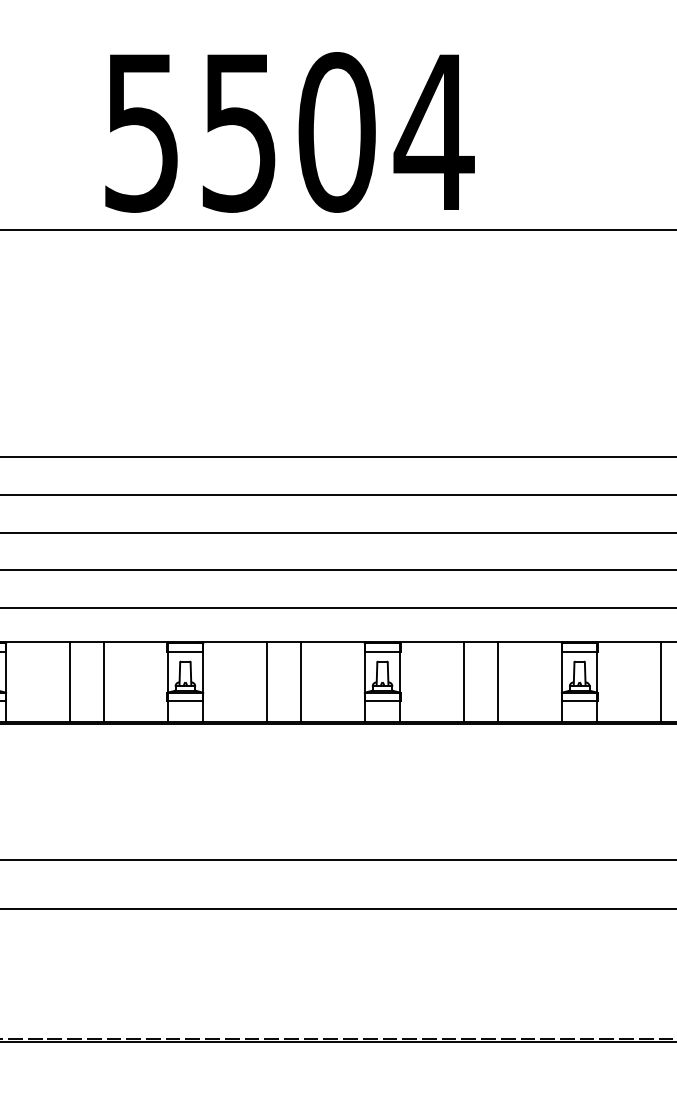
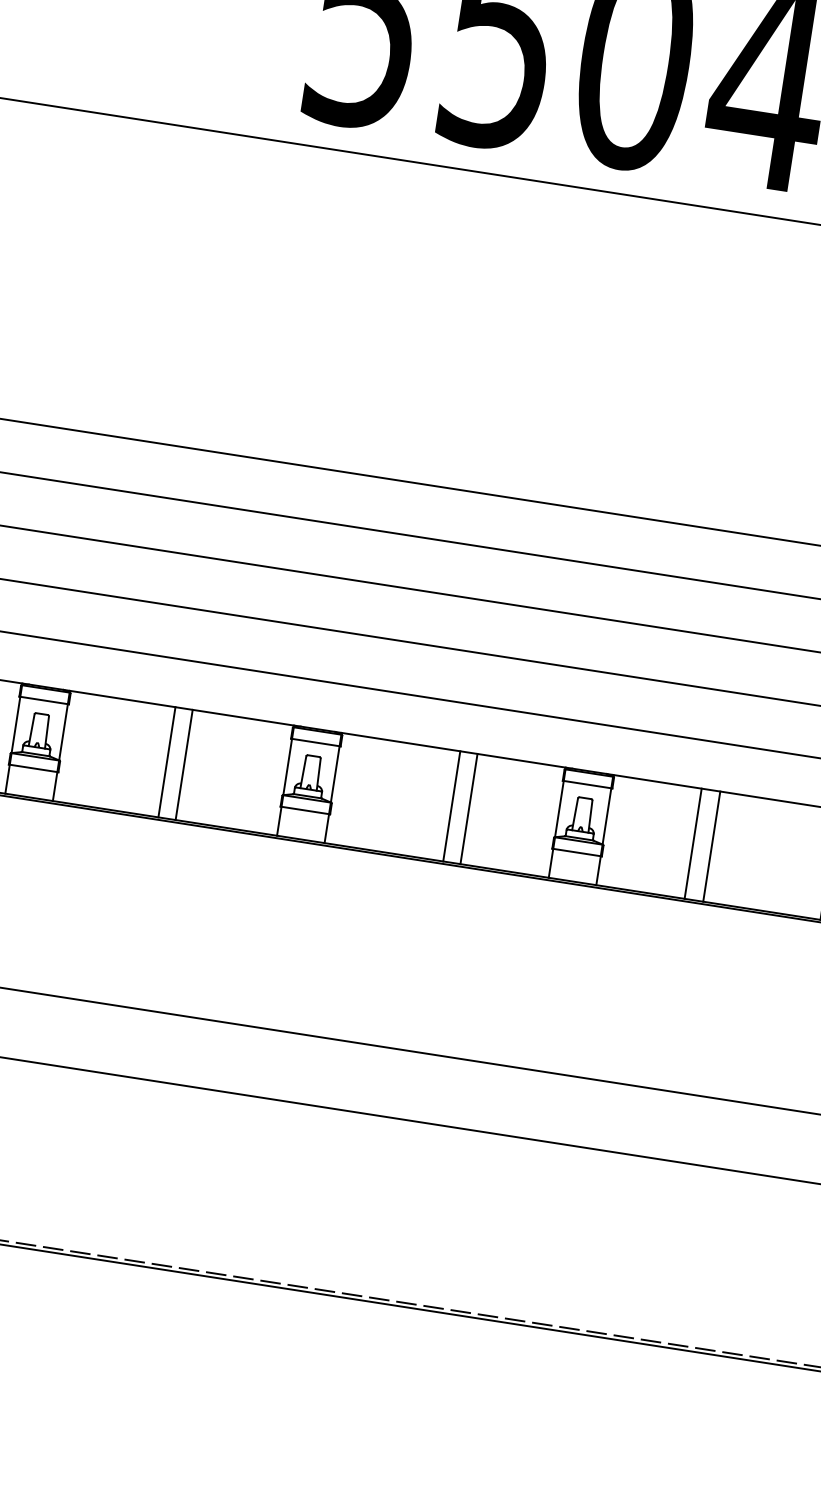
line: (69, 682) -> (183, 765), moved
line: (104, 682) -> (167, 762), moved
line: (266, 682) -> (451, 806), moved
line: (498, 682) -> (711, 847), moved

